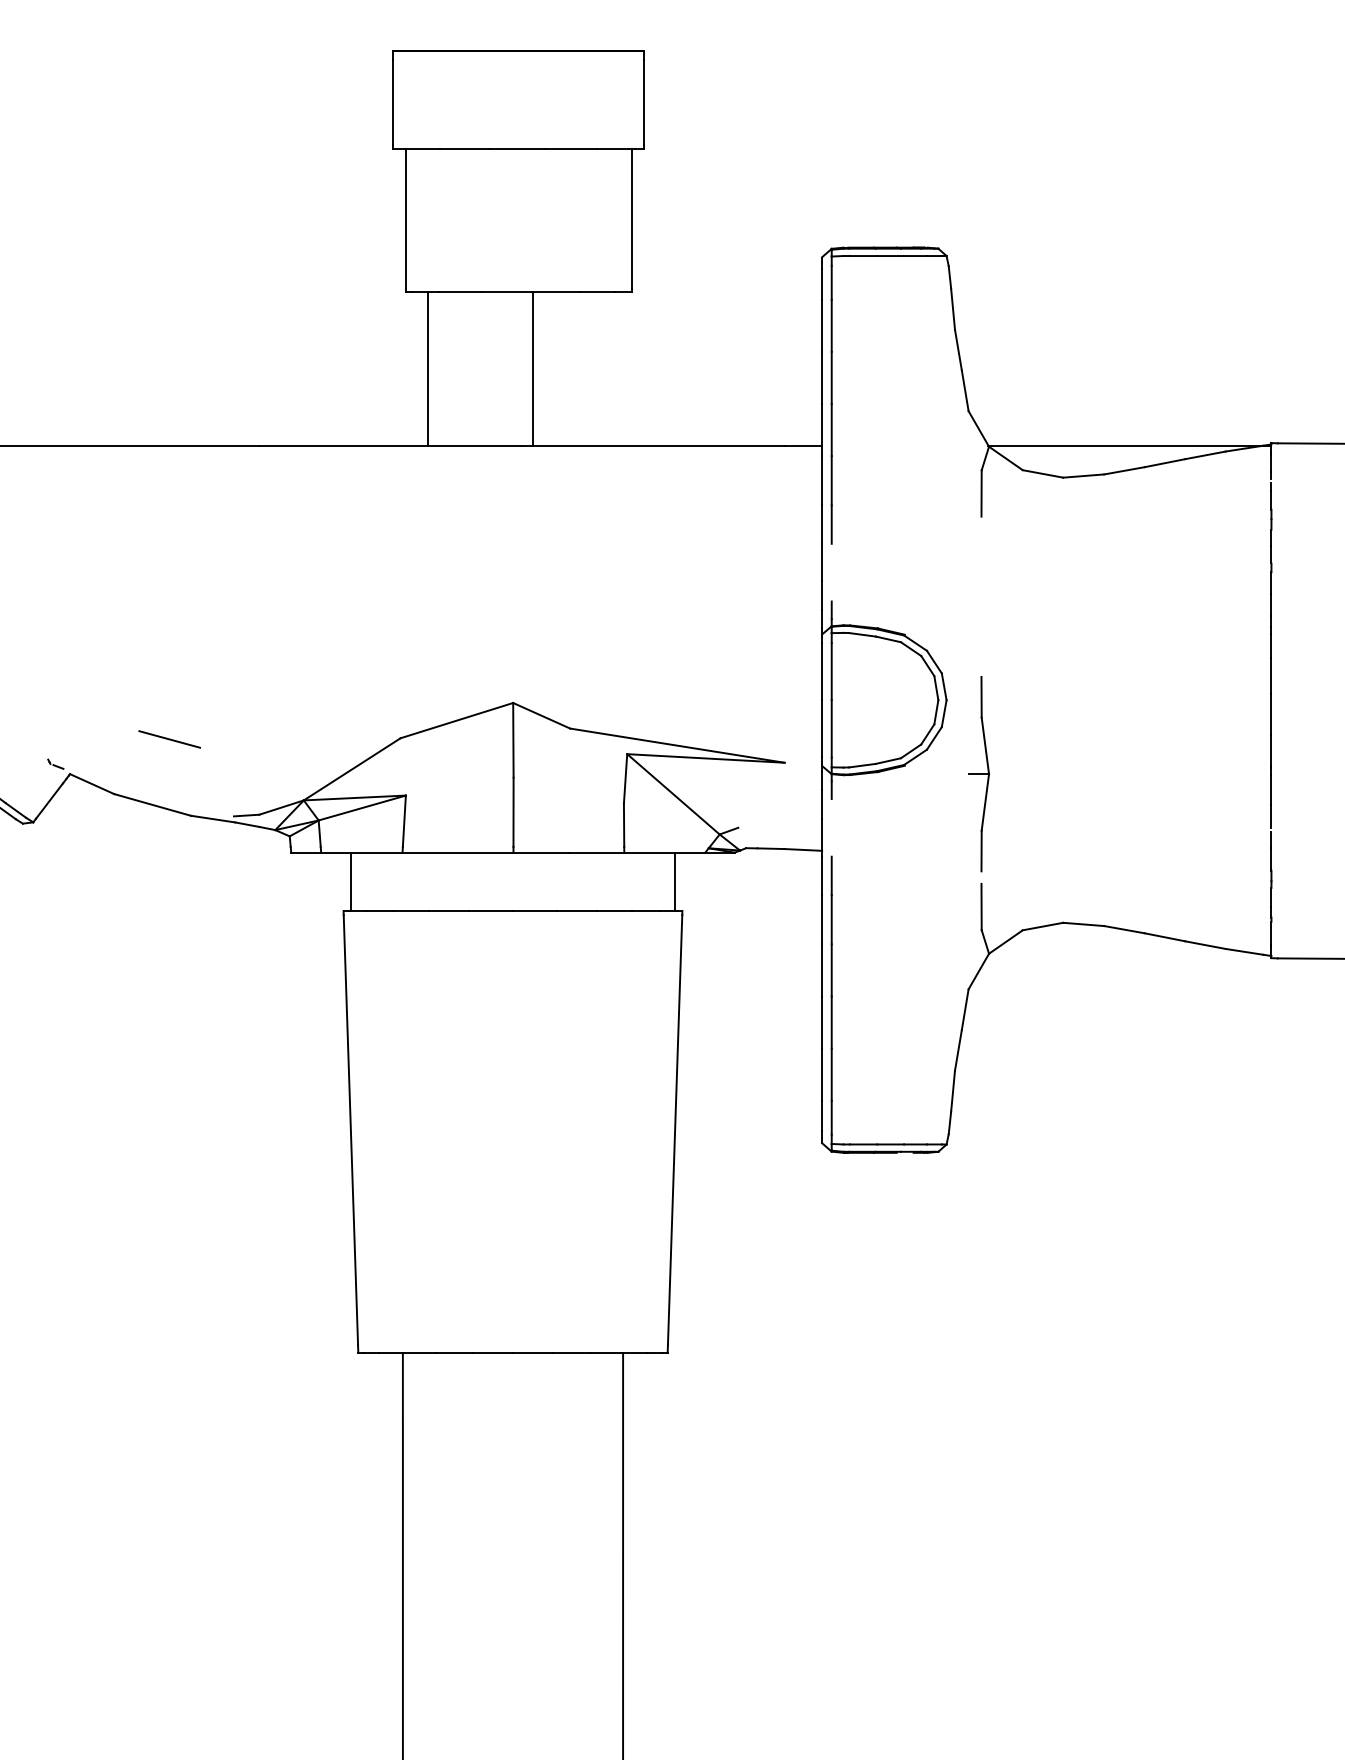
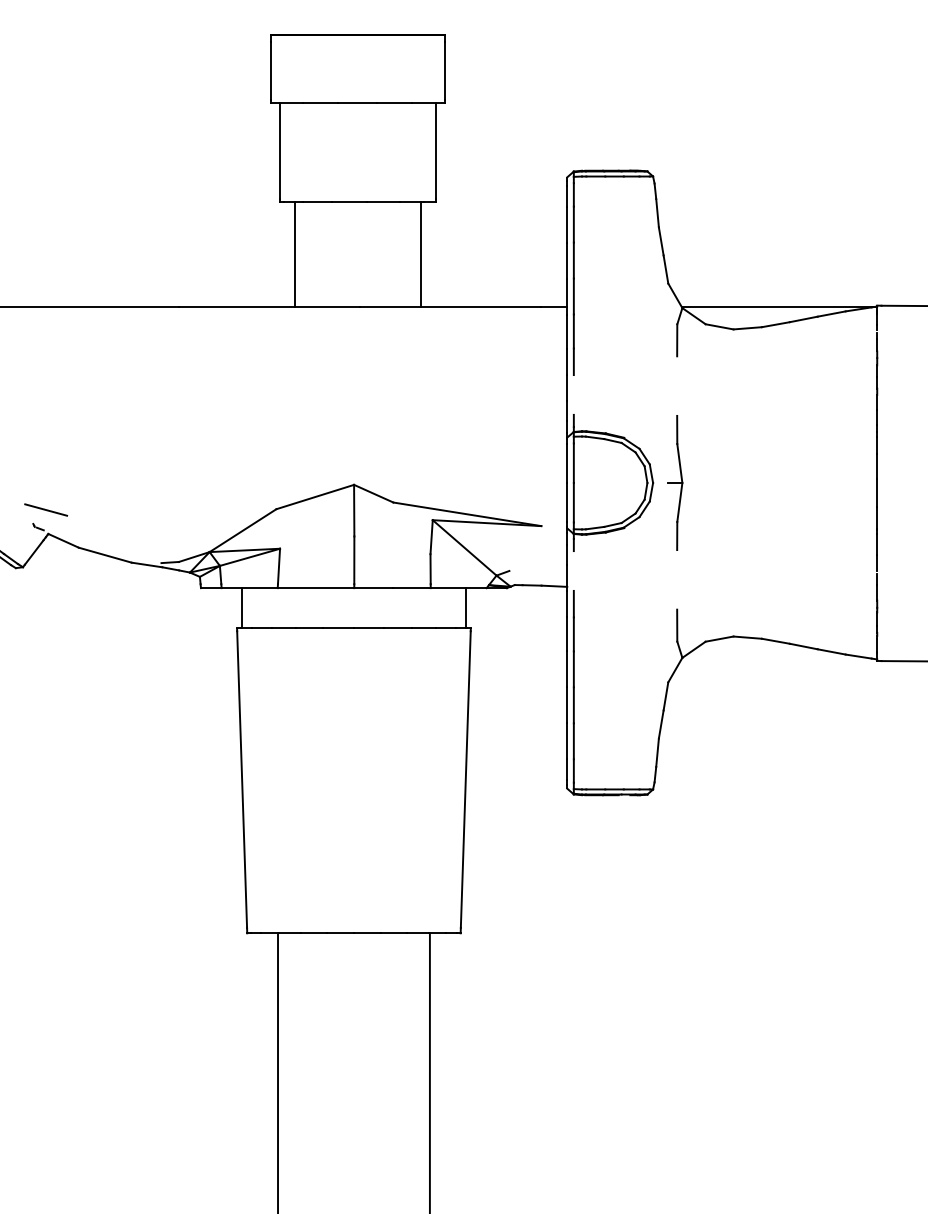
line: (532, 369) -> (420, 254), moved
line: (170, 738) -> (46, 509), moved
part: (979, 773) -> (675, 482), moved

